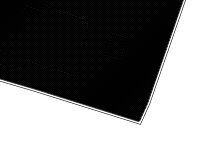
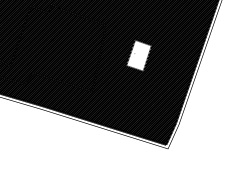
hatch: (115, 46) -> (138, 55), removed

